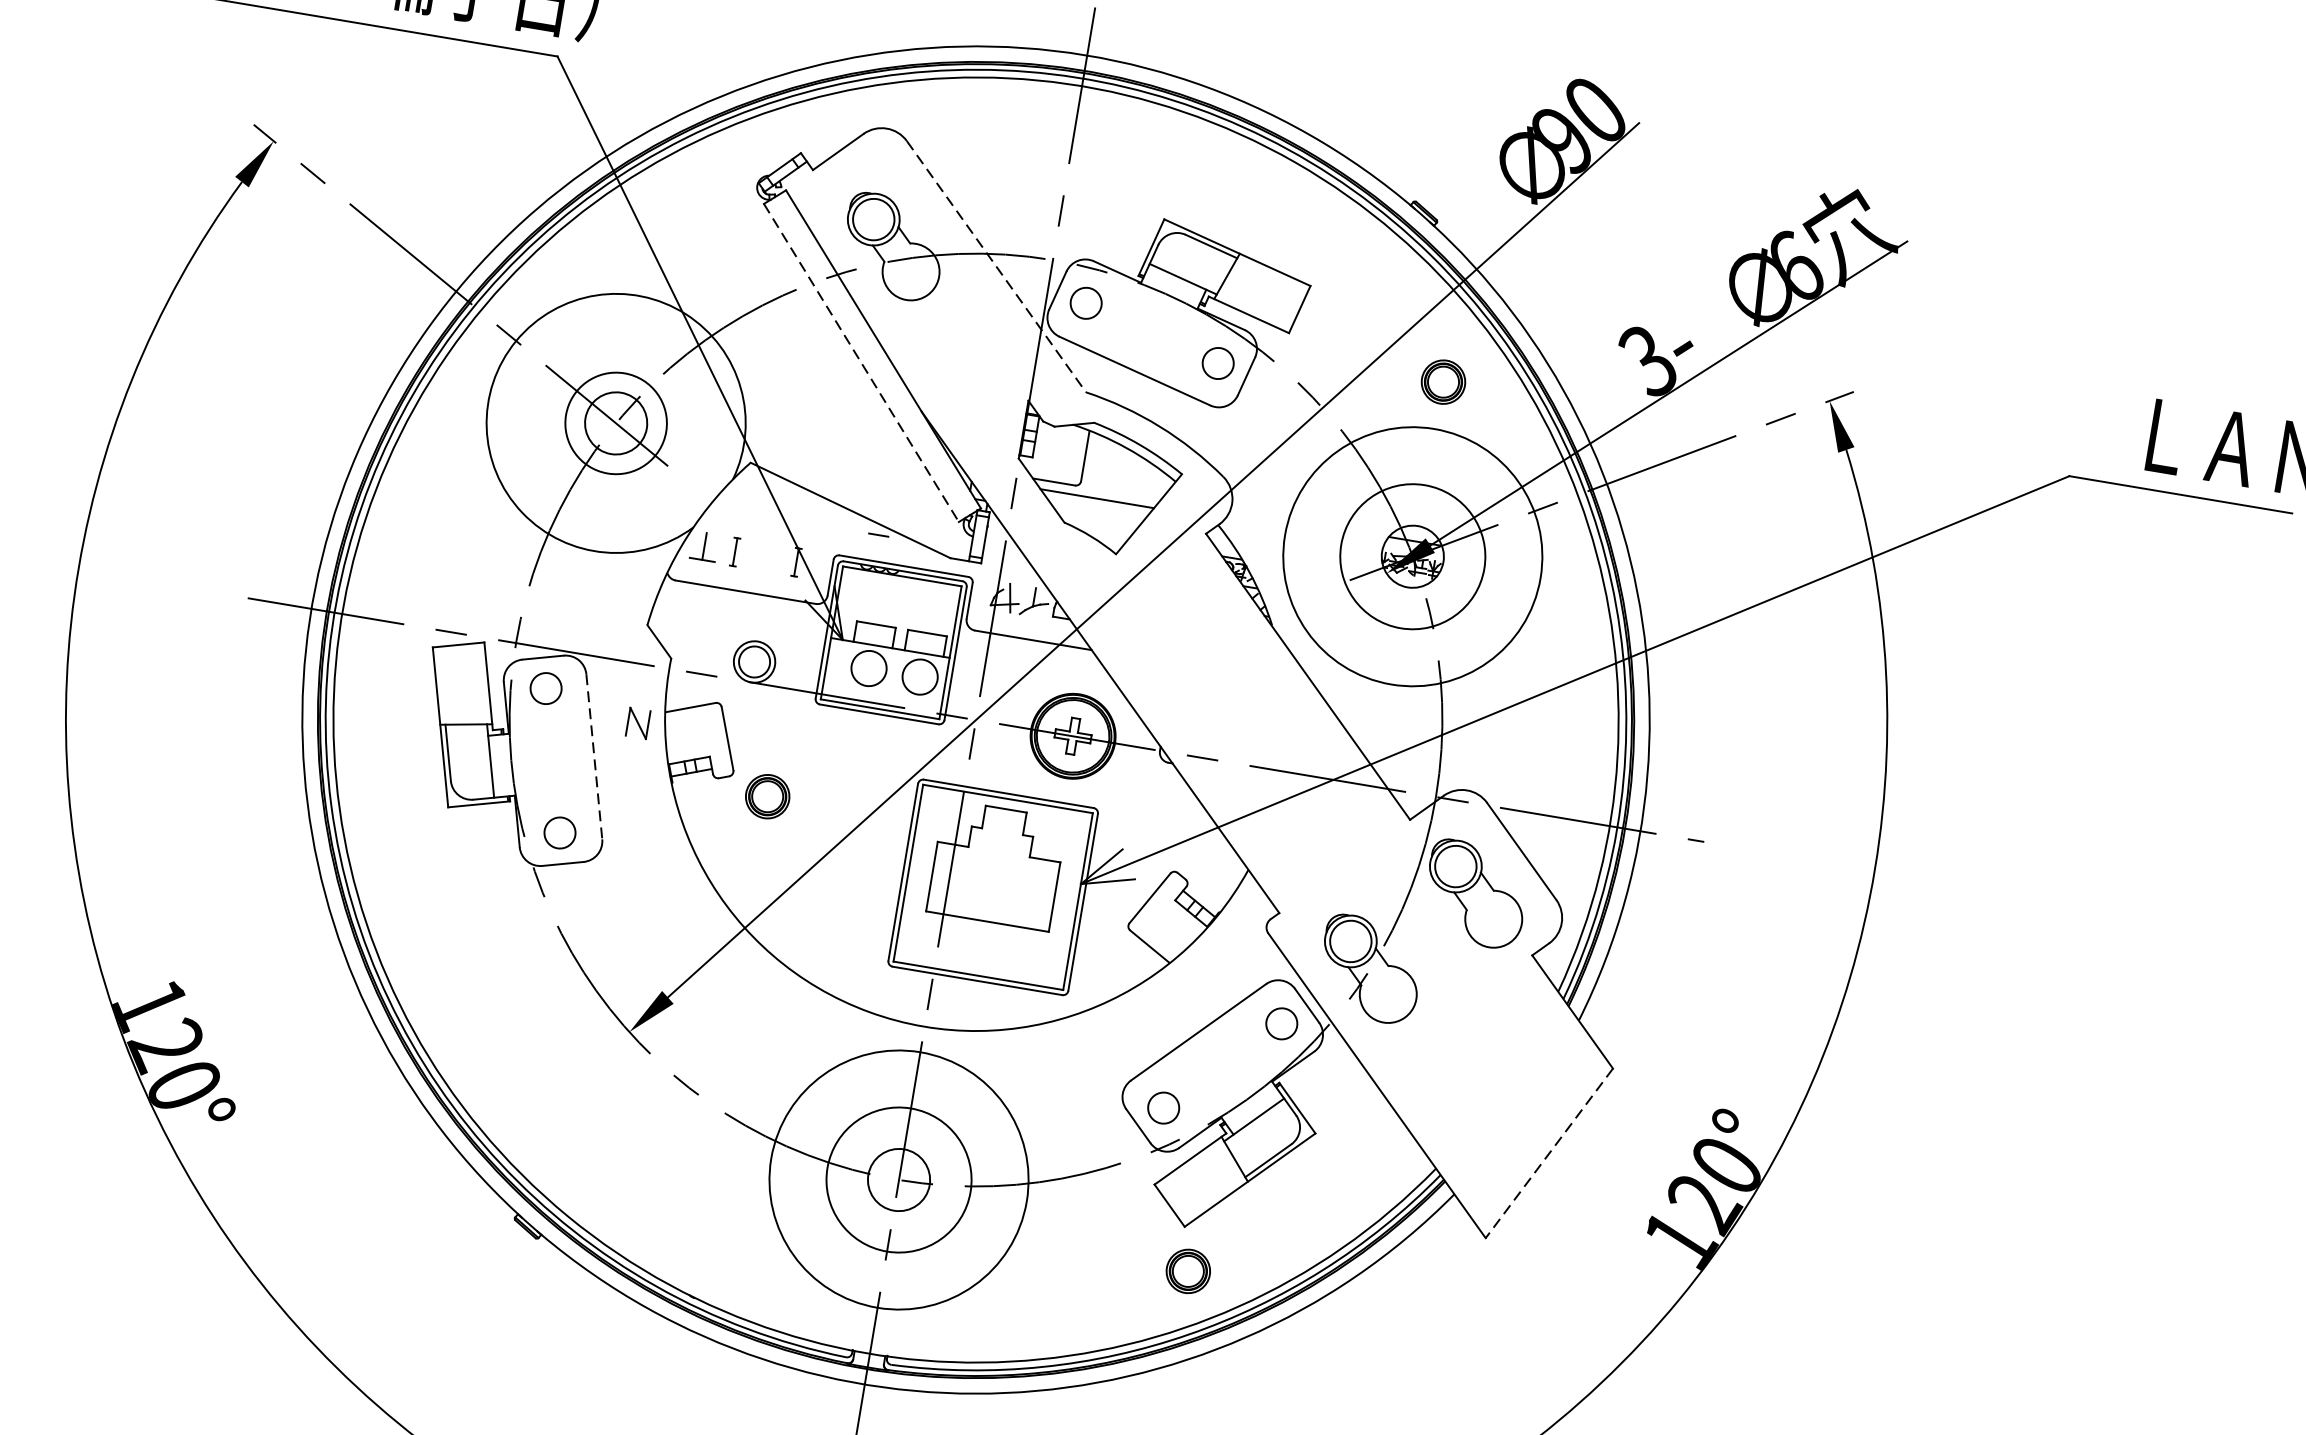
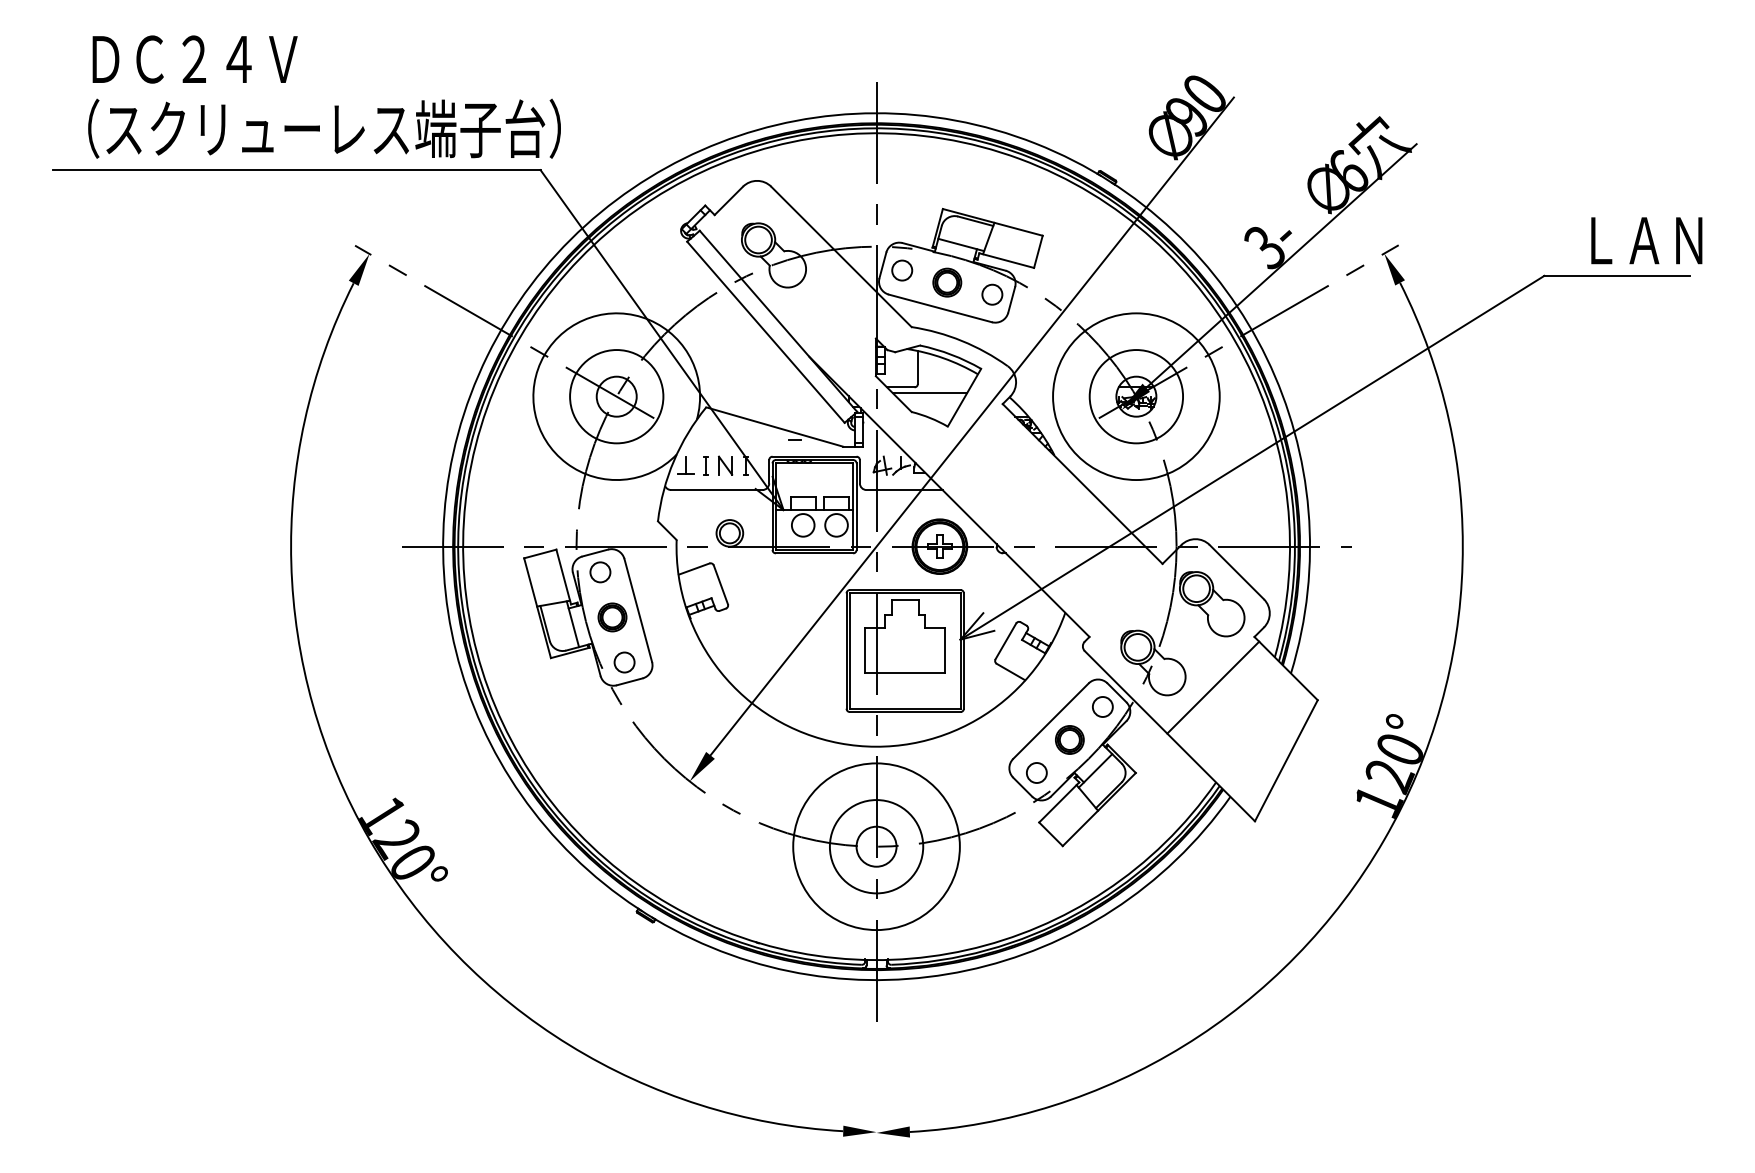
line: (996, 267) -> (841, 257), dashed -> solid
line: (862, 363) -> (766, 332), dashed -> solid
part: (1443, 381) -> (947, 282), moved
circle: (615, 423) -> (616, 396), size x1.43
part: (638, 723) -> (725, 465), moved
line: (594, 758) -> (638, 611), dashed -> solid
part: (767, 796) -> (612, 617), moved
line: (1456, 1022) -> (1213, 687), added
line: (1549, 1154) -> (1286, 761), dashed -> solid
part: (1187, 1270) -> (1069, 739), moved

